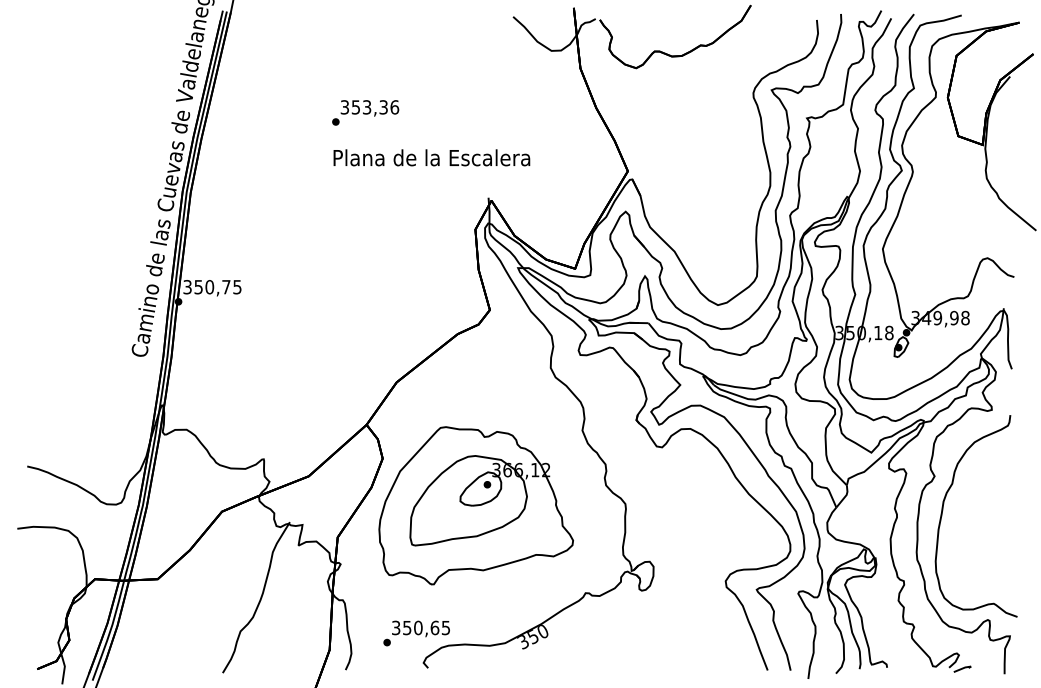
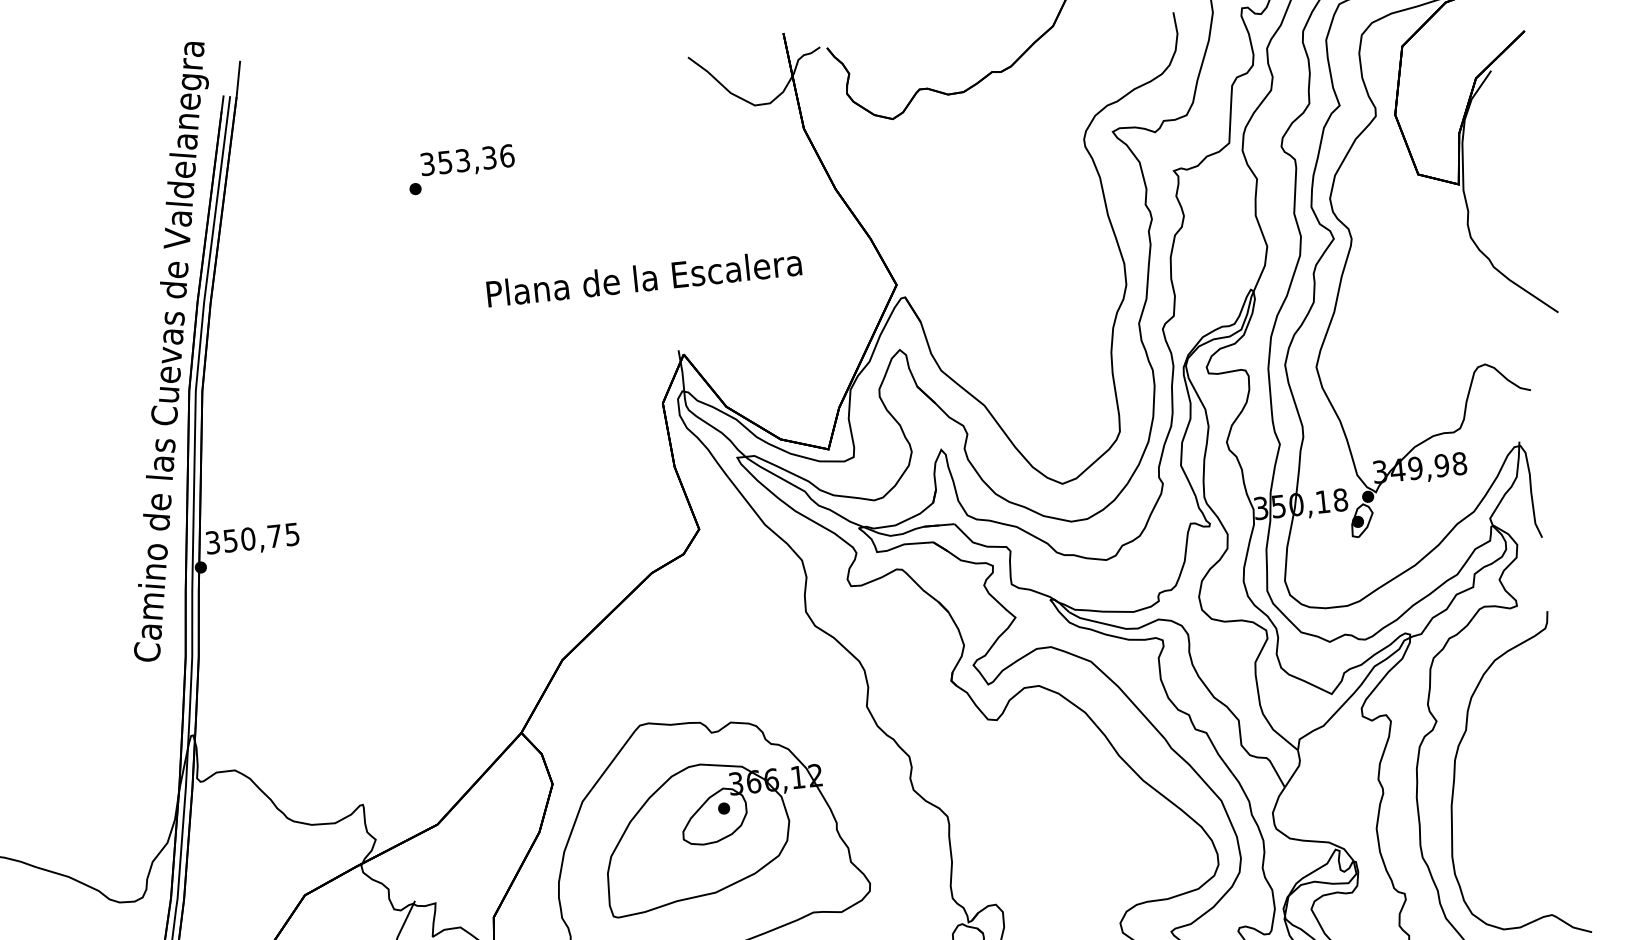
text: (365, 112) -> (461, 169), moved
text: (431, 157) -> (643, 277), moved

